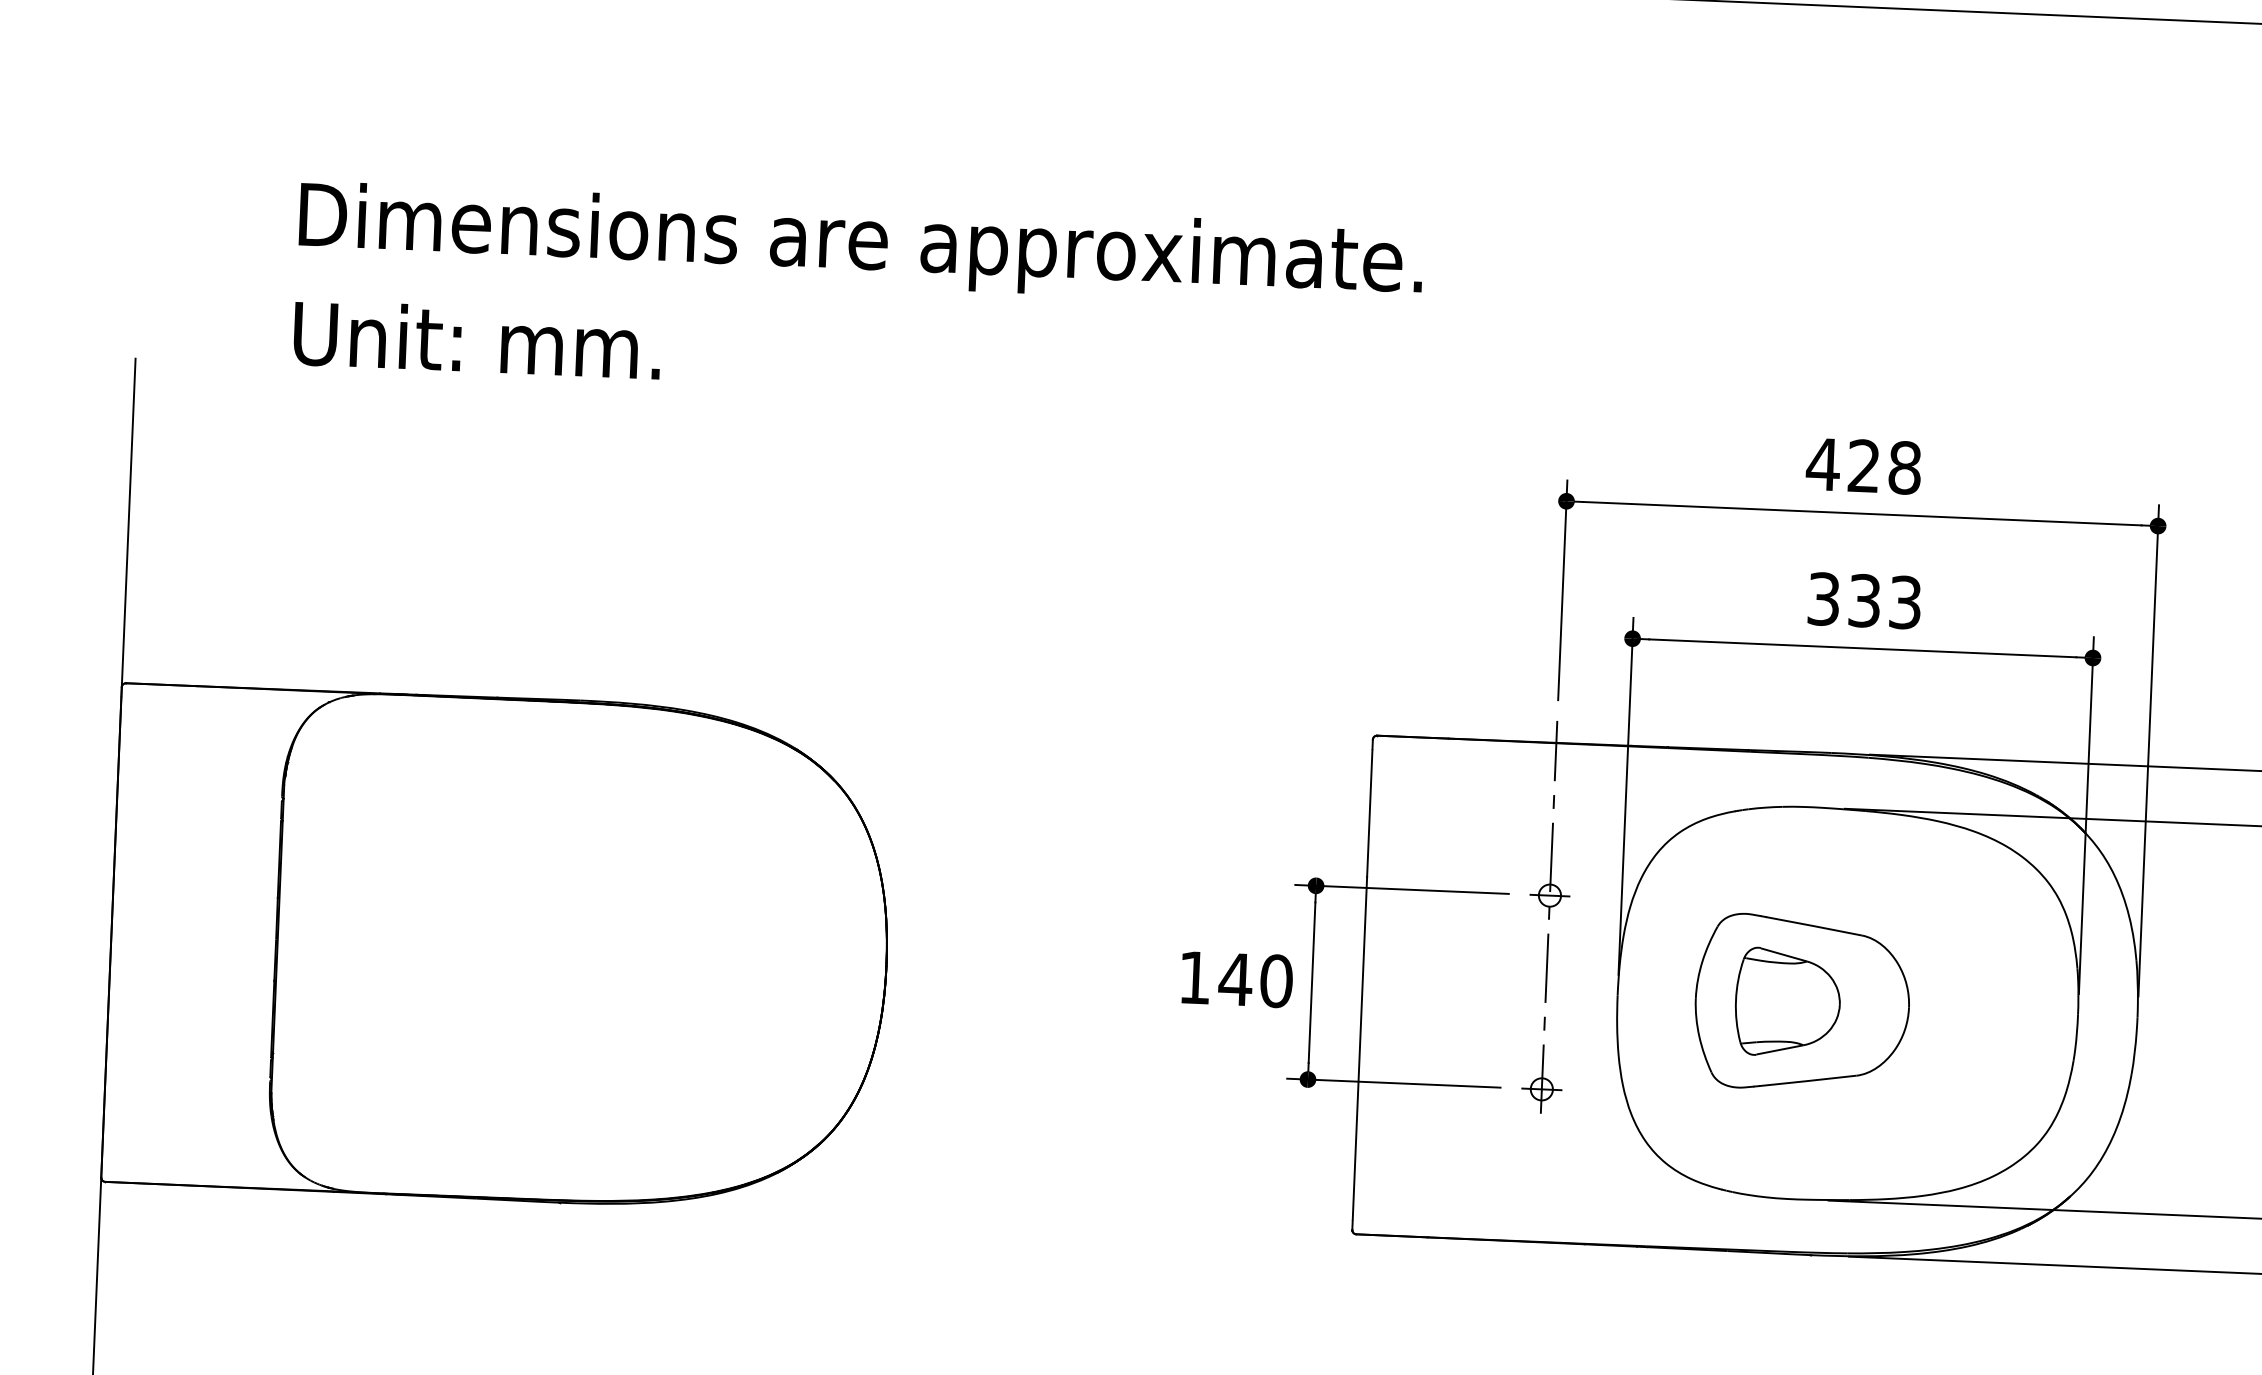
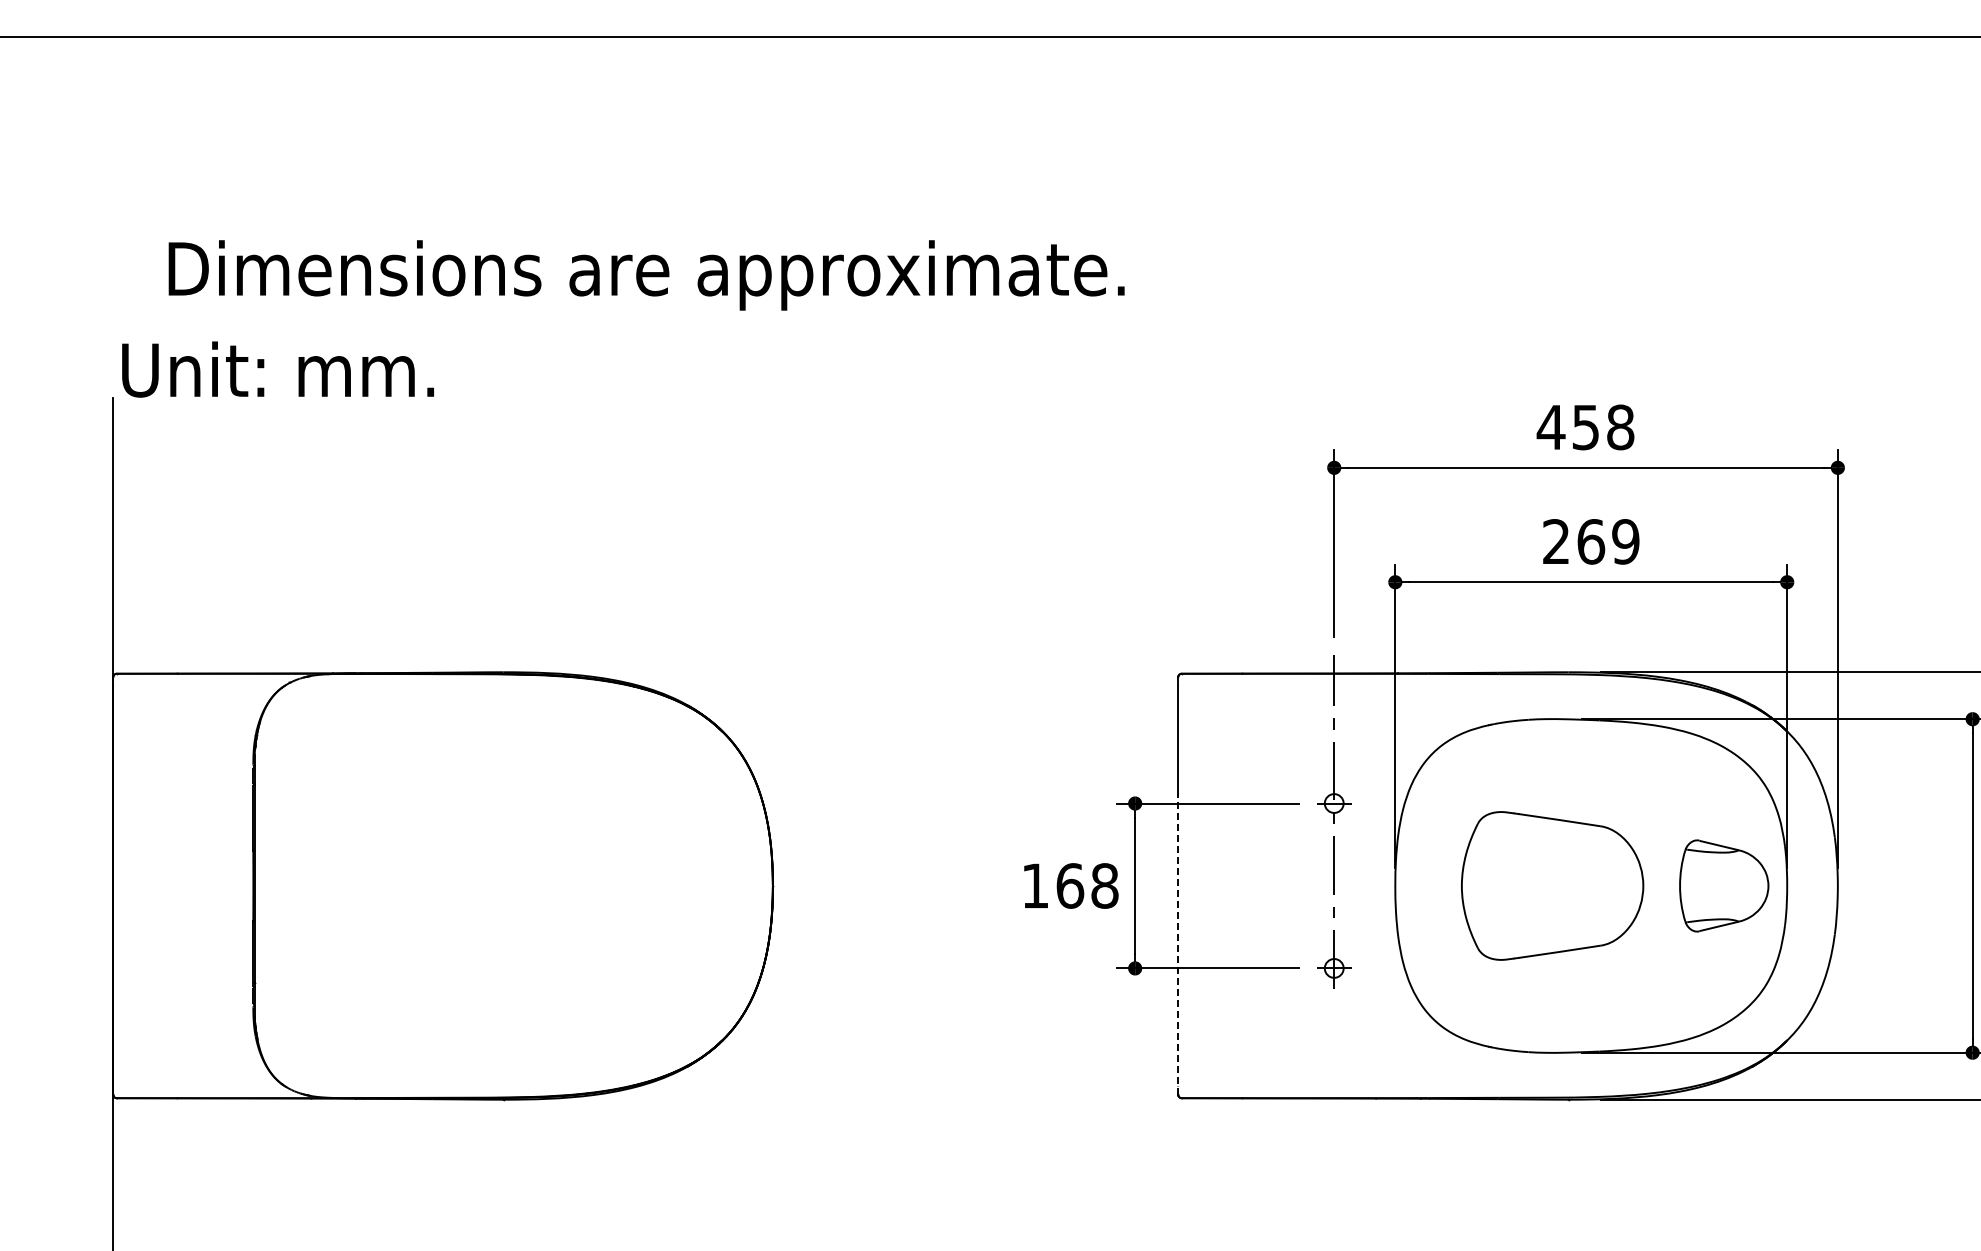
text: (860, 245) -> (646, 275), moved
text: (476, 339) -> (277, 369), moved
text: (1863, 466) -> (1585, 427), 428 -> 458
text: (1865, 600) -> (1591, 541), 333 -> 269
text: (1254, 979) -> (1086, 885), 140 -> 168
part: (1788, 1002) -> (1724, 885), moved
line: (1360, 1052) -> (1178, 943), solid -> dashed

